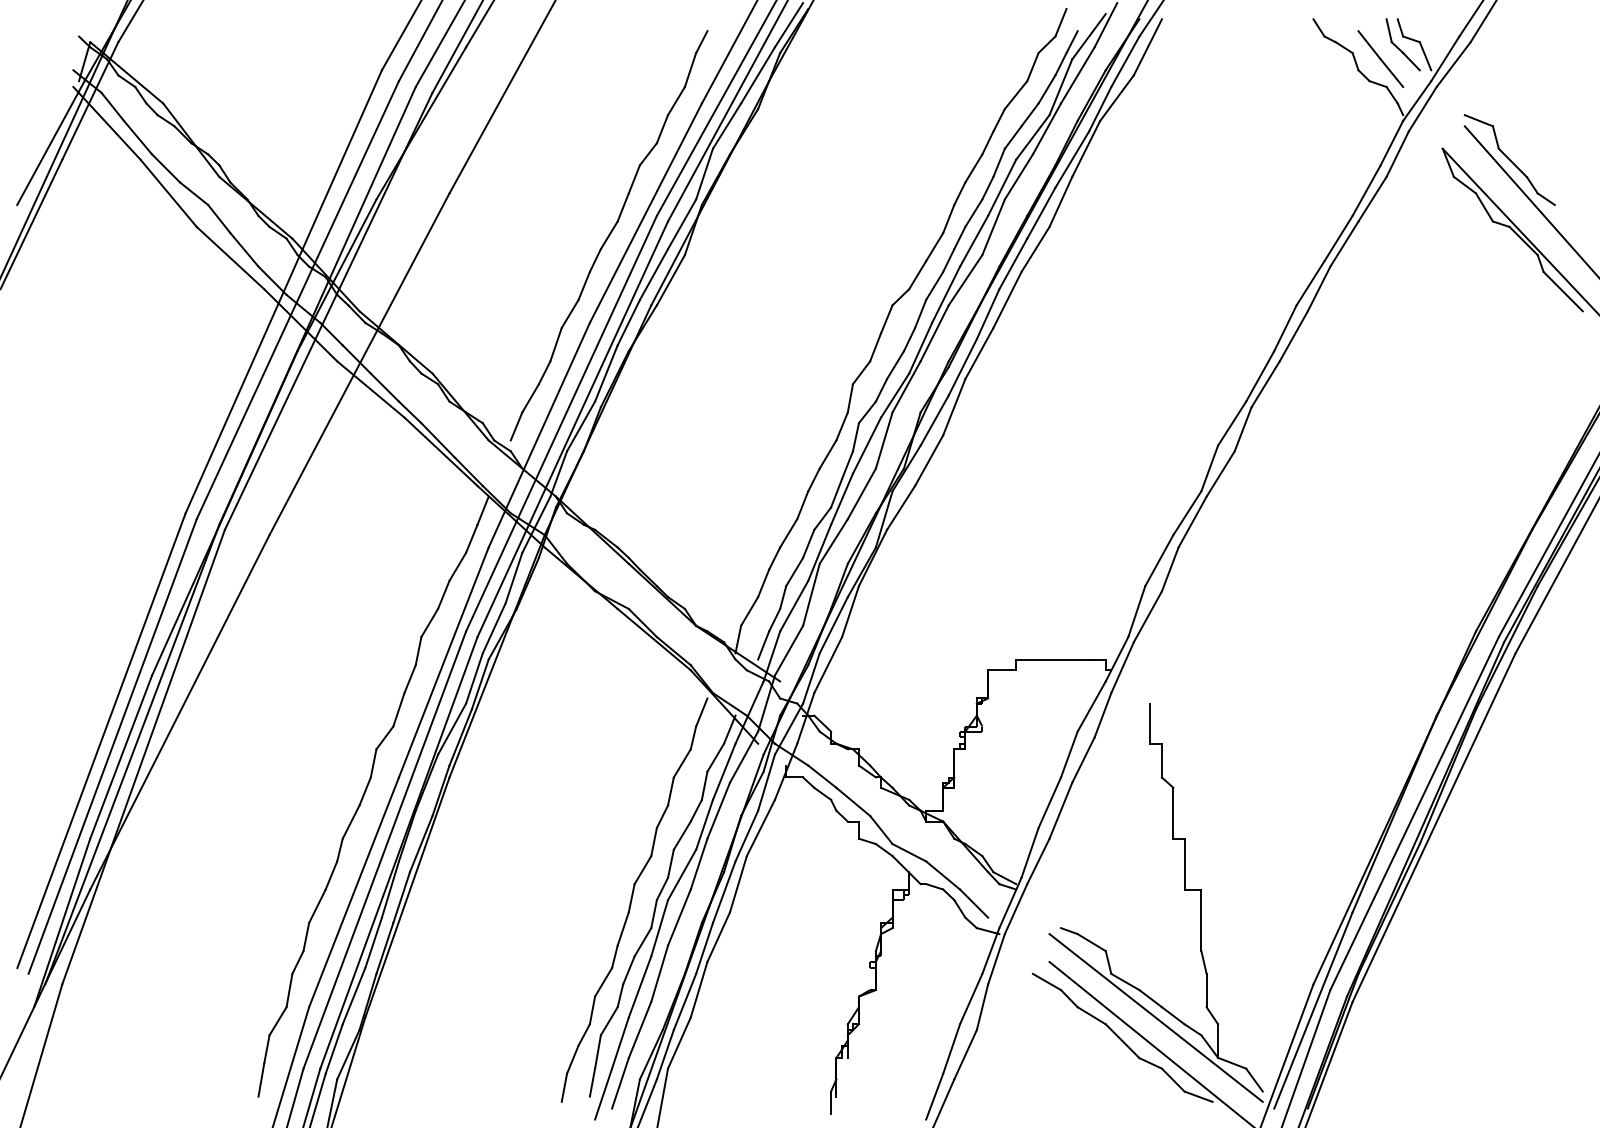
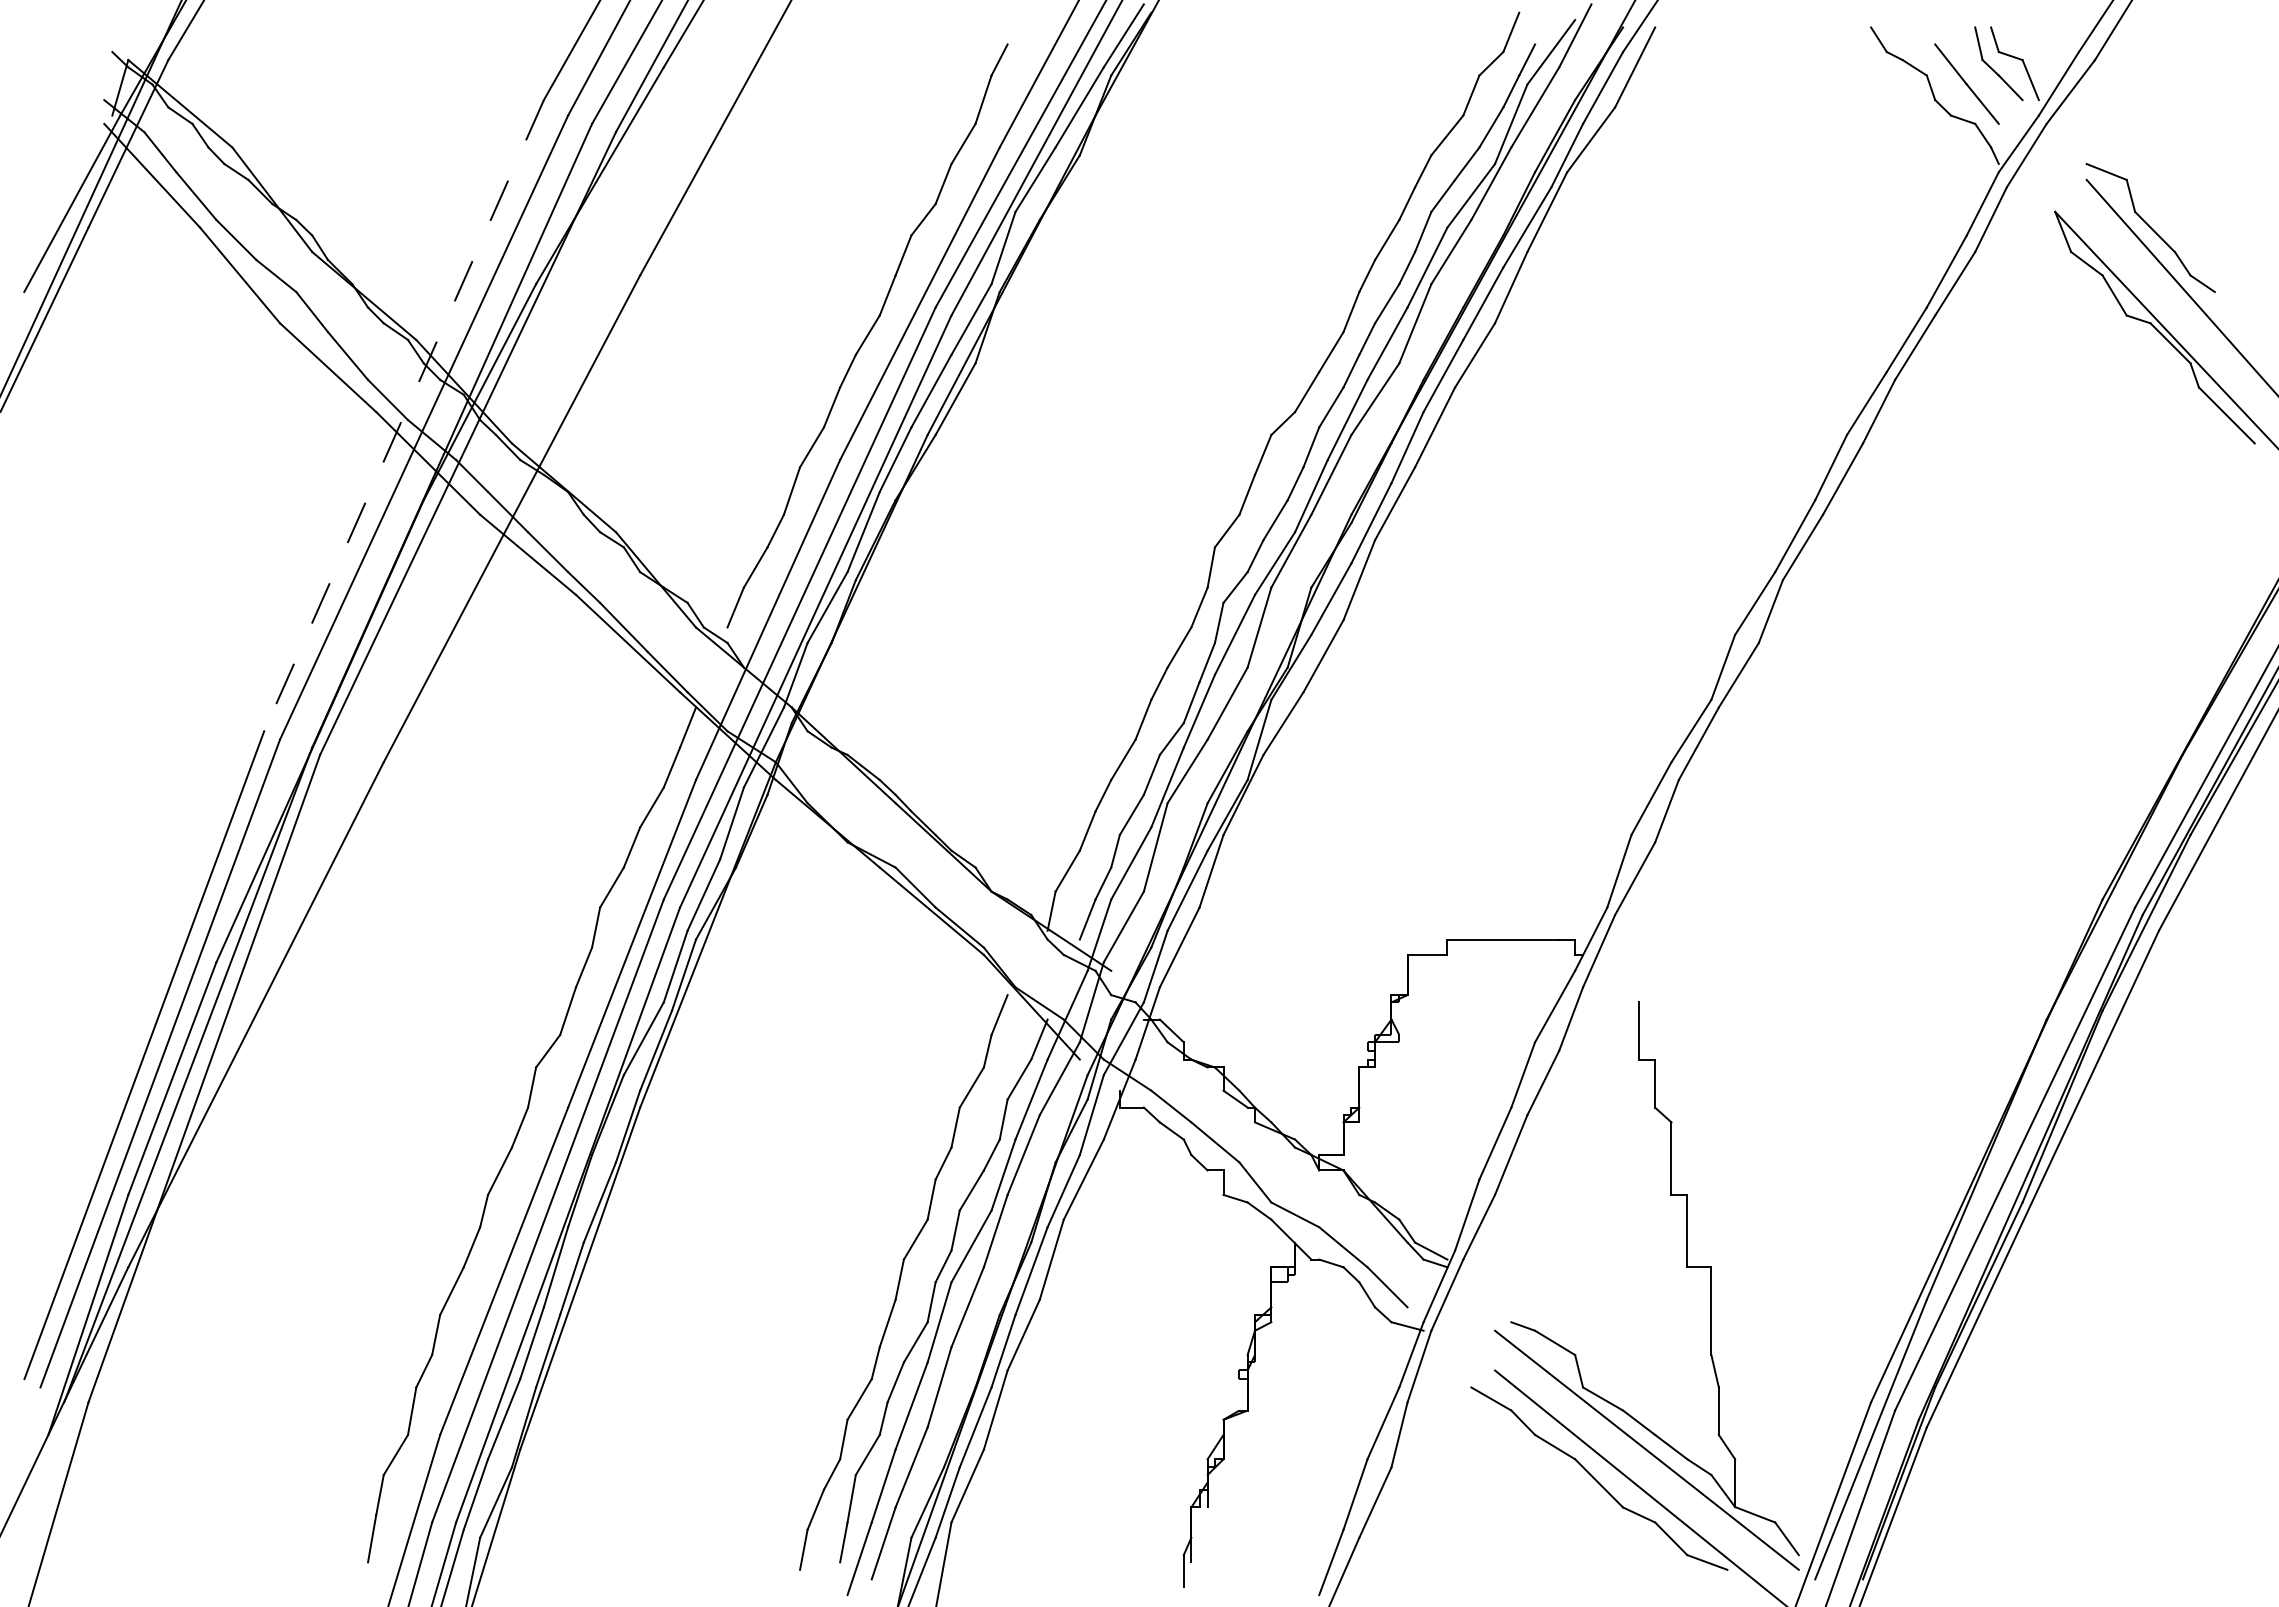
line: (283, 292) -> (403, 416), solid -> dashed

